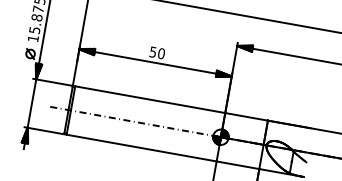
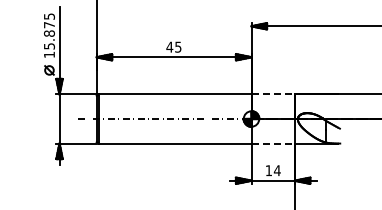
text: (156, 52) -> (173, 46), 50 -> 45
line: (246, 116) -> (273, 94), solid -> dashed
line: (238, 165) -> (273, 143), solid -> dashed

